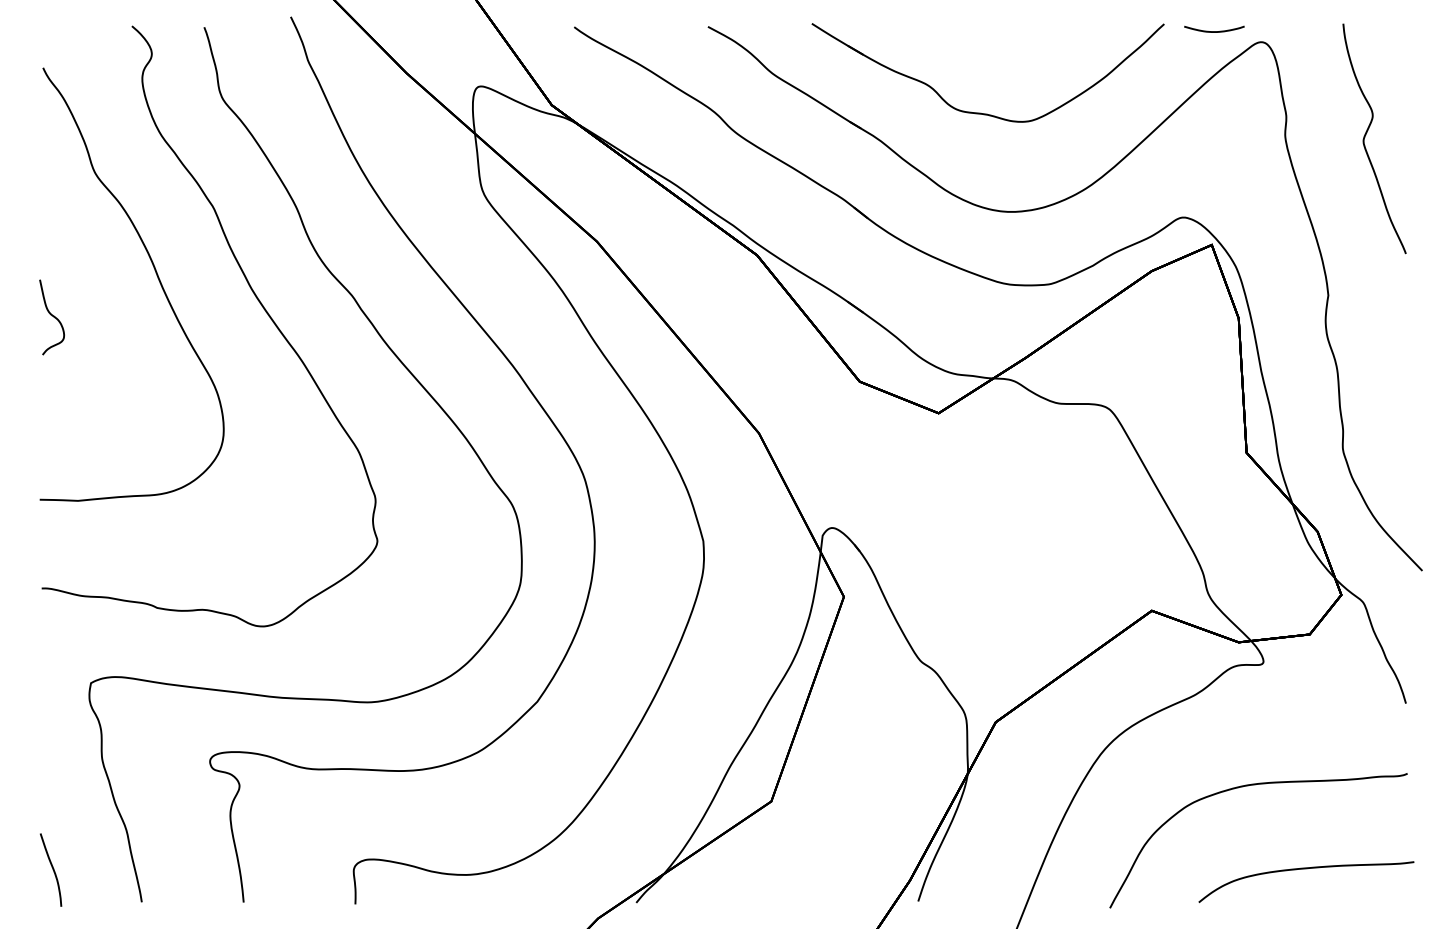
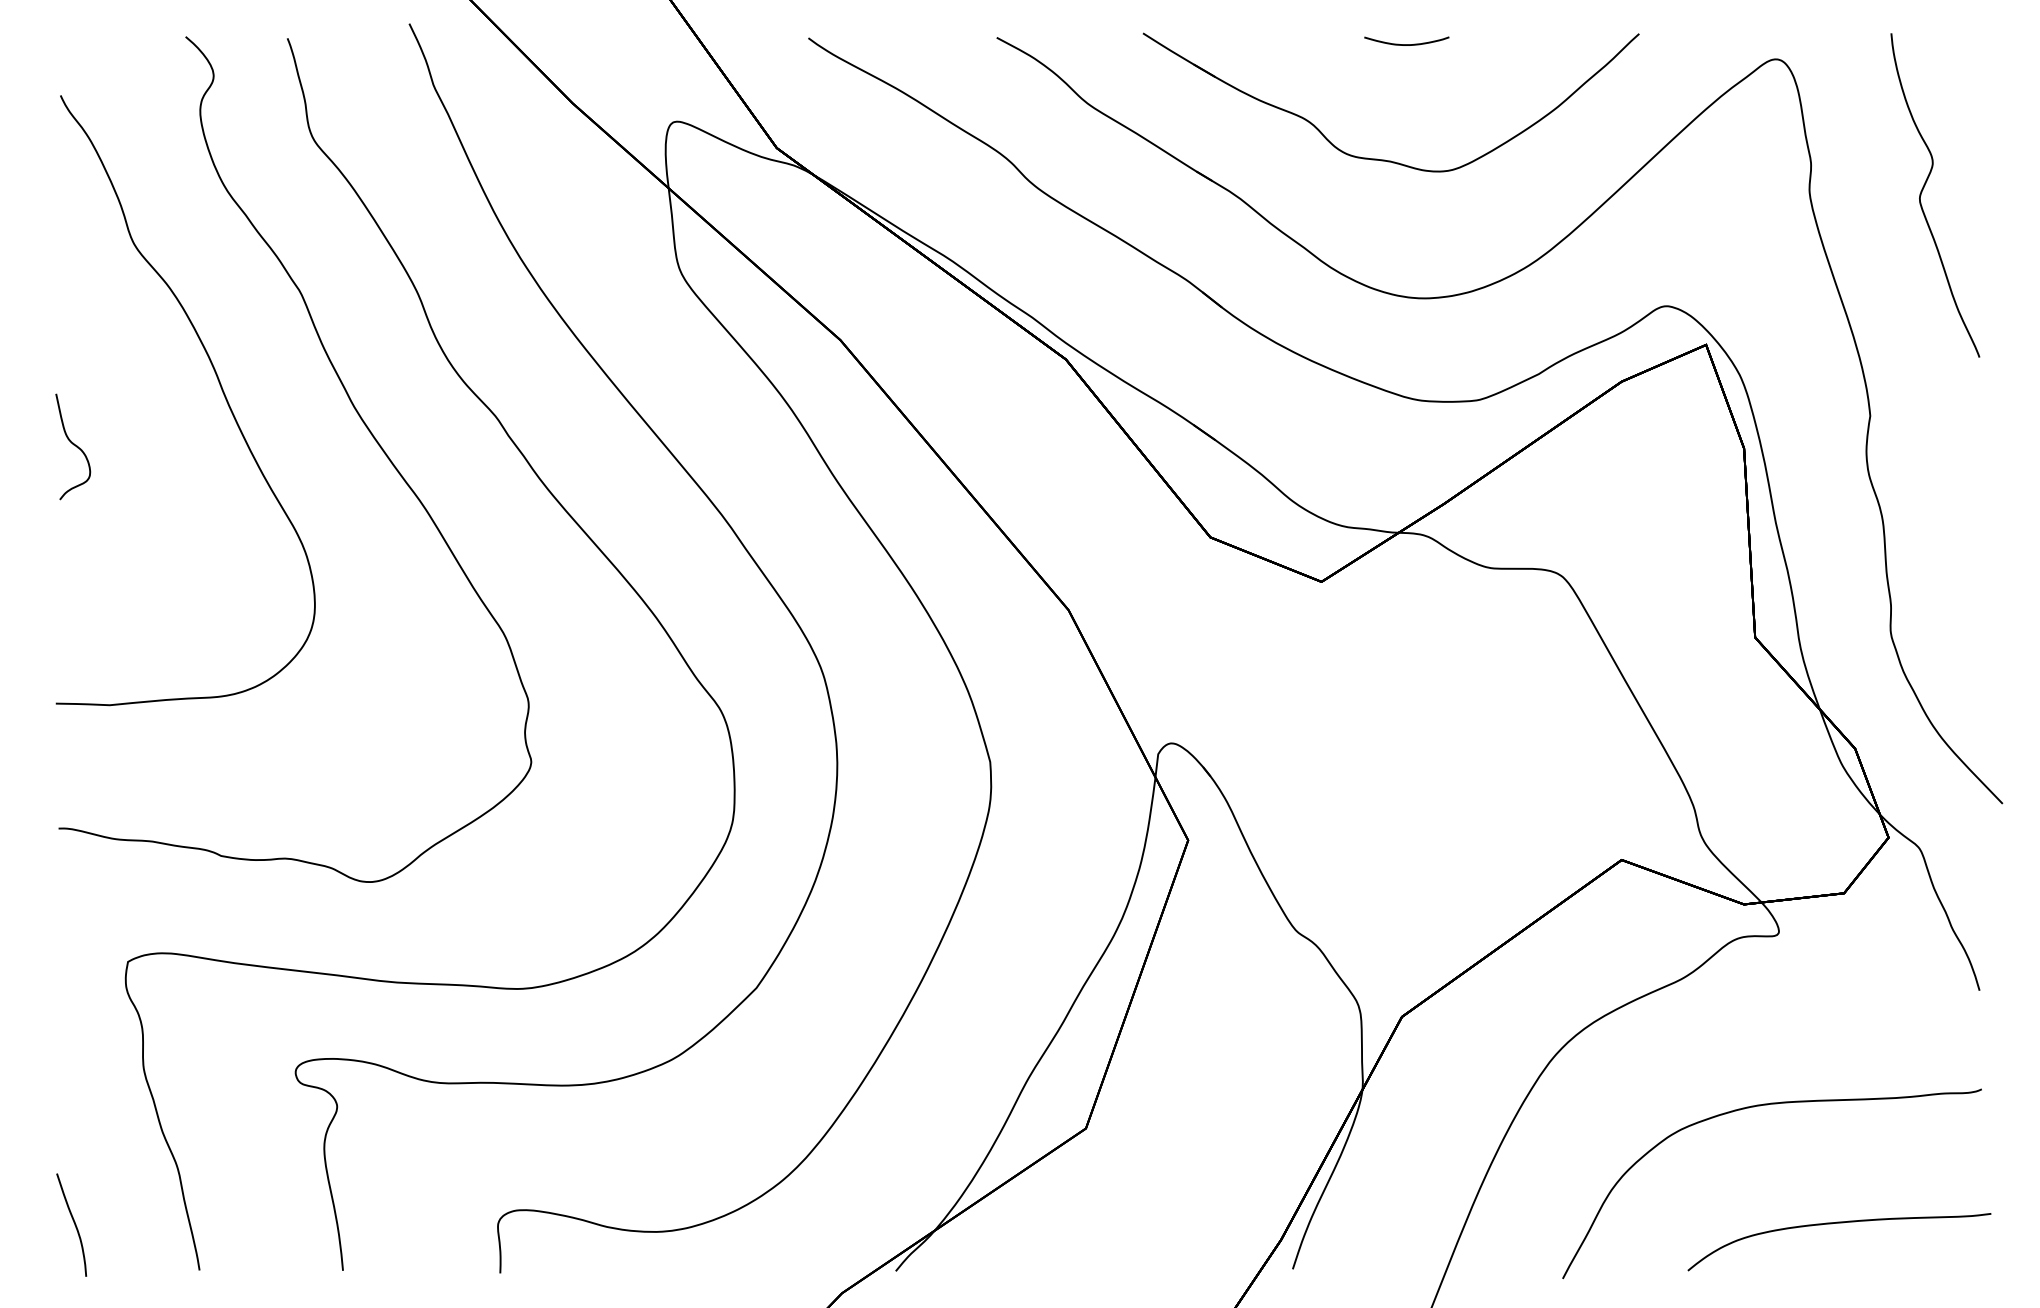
part: (1214, 28) -> (1406, 40), moved

